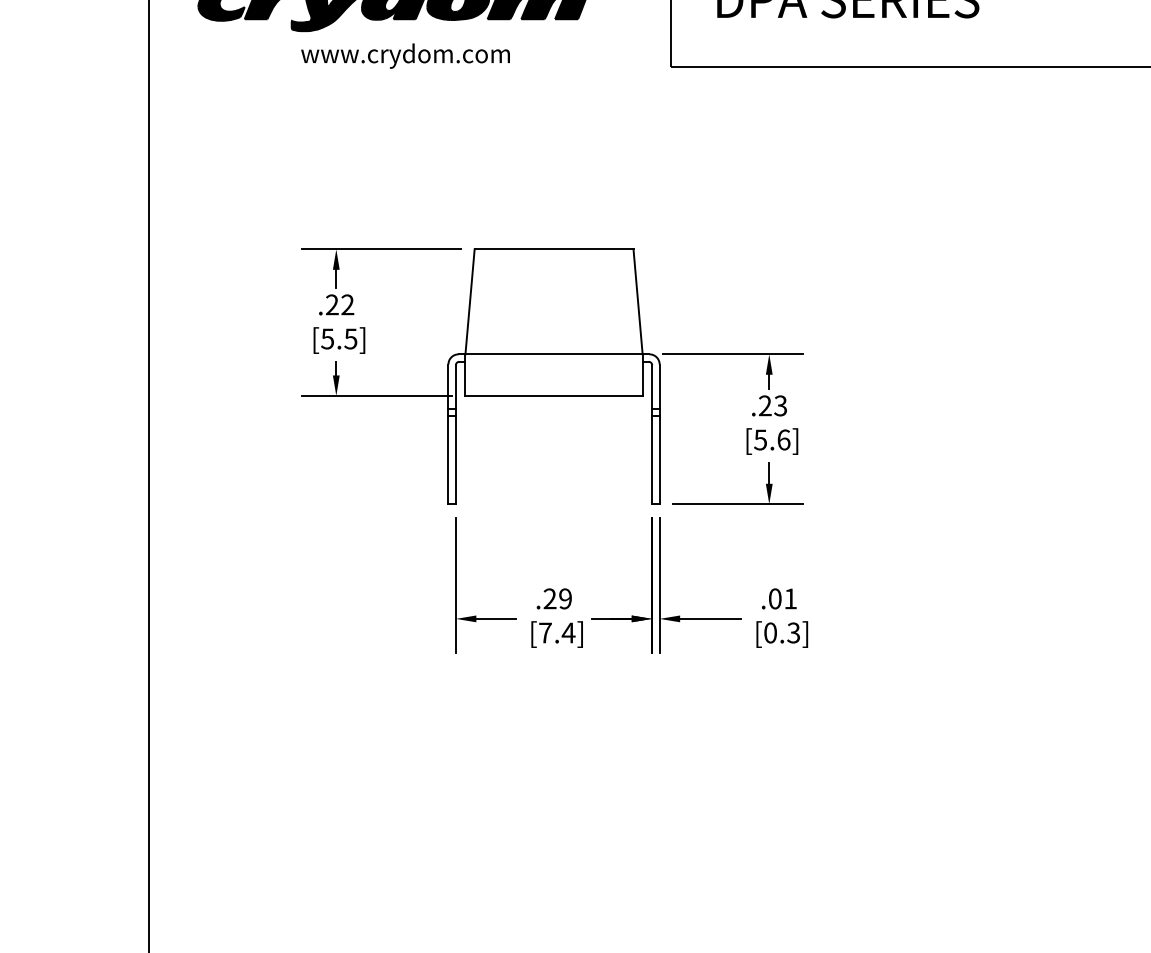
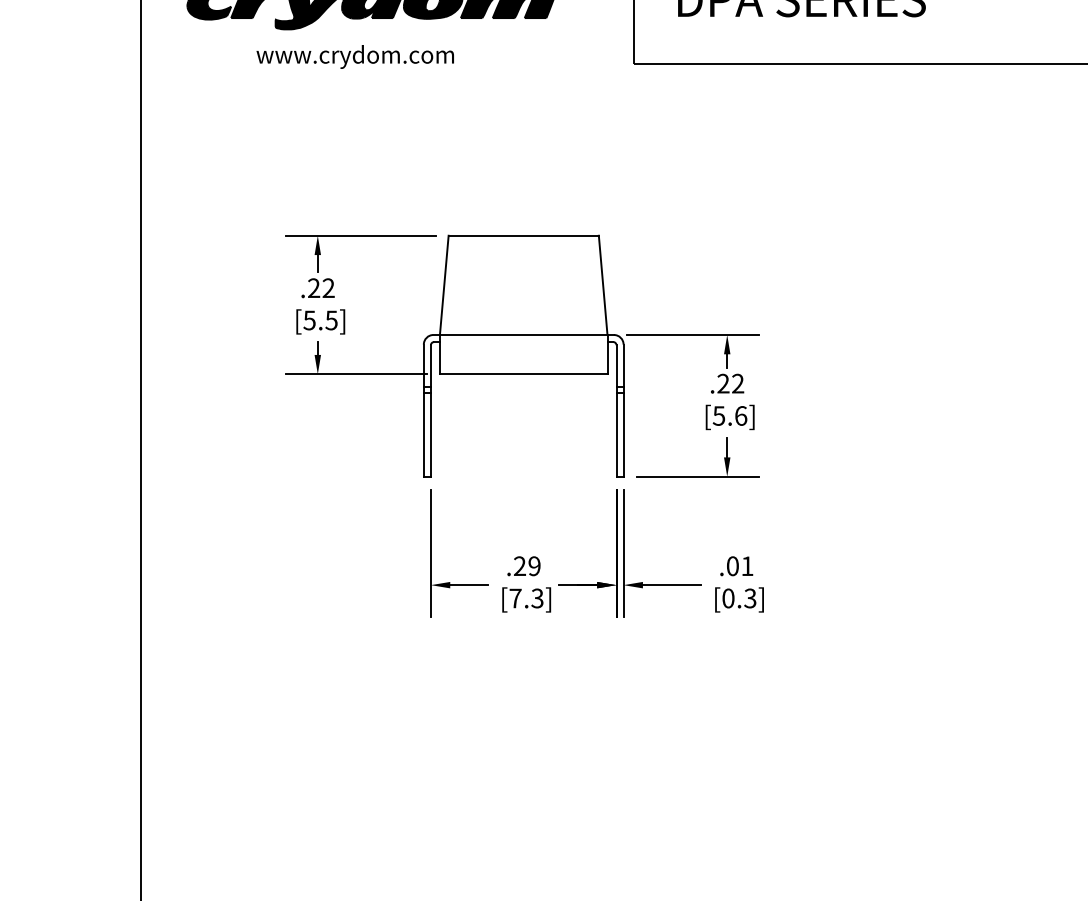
text: (404, 55) -> (354, 56), moved
text: (781, 405) -> (738, 383), .23 -> .22
text: (568, 633) -> (537, 598), [7.4] -> [7.3]

